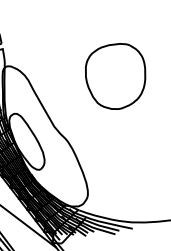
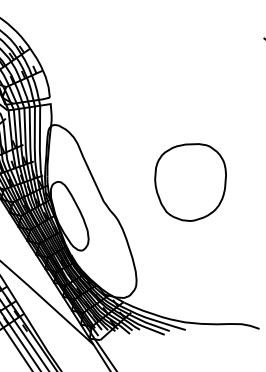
part: (115, 76) -> (190, 182), moved

